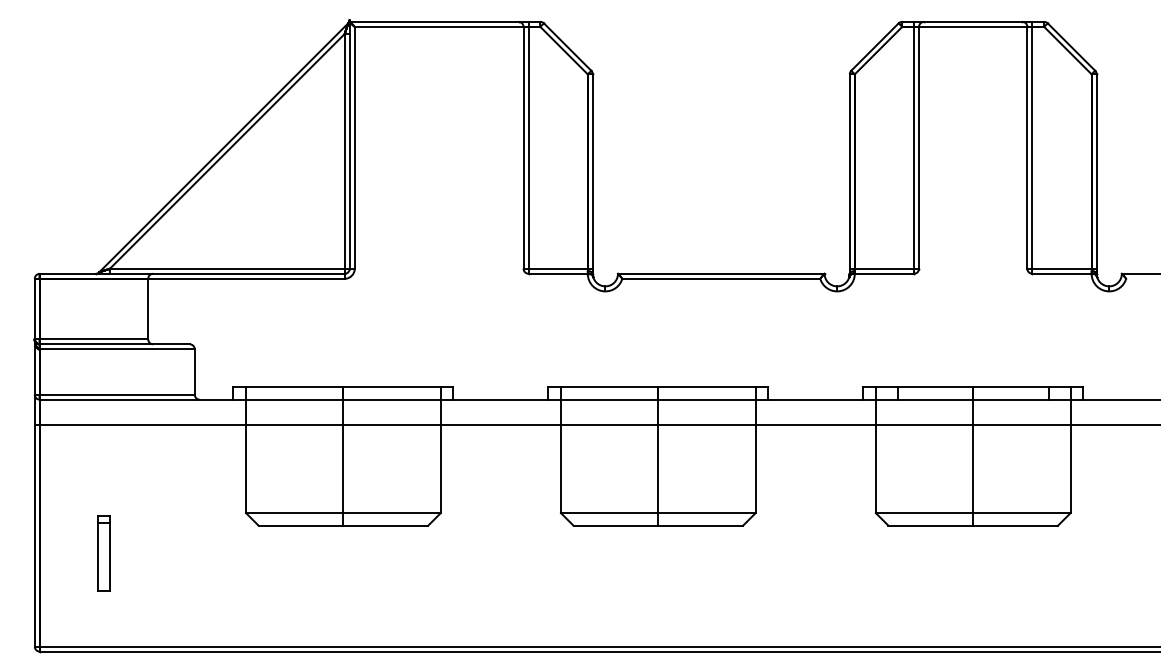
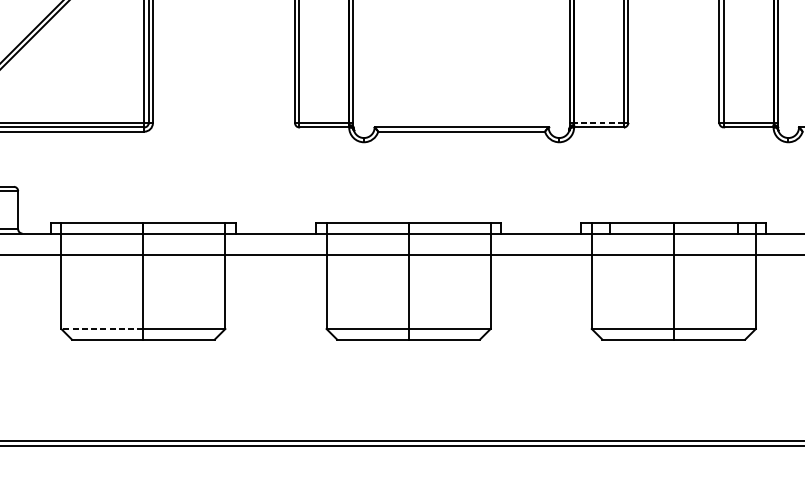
line: (884, 268) -> (599, 122), solid -> dashed
line: (294, 513) -> (102, 329), solid -> dashed

